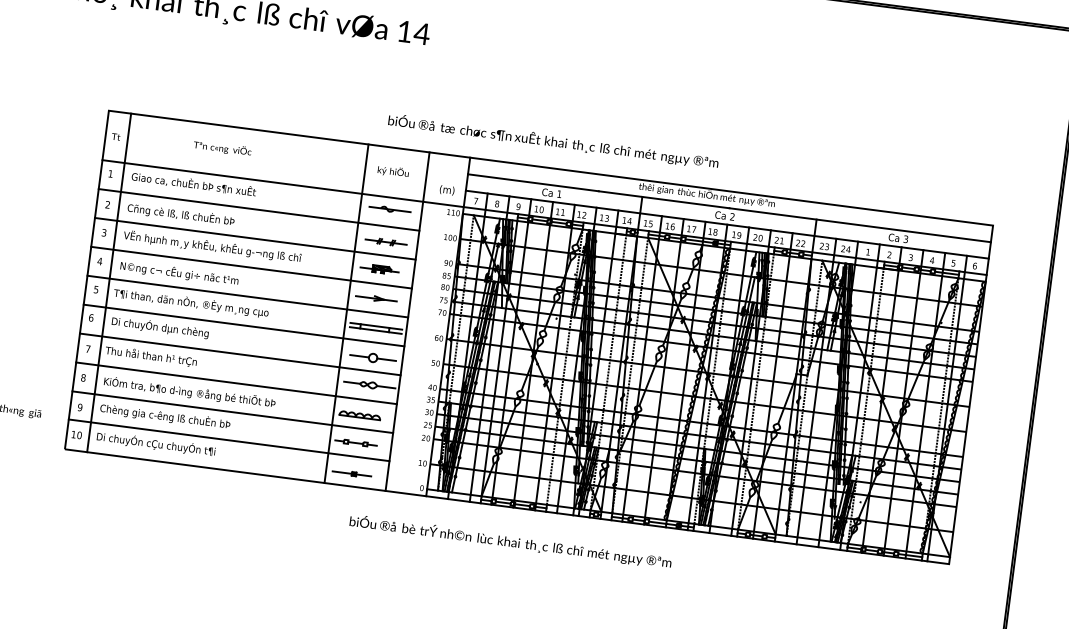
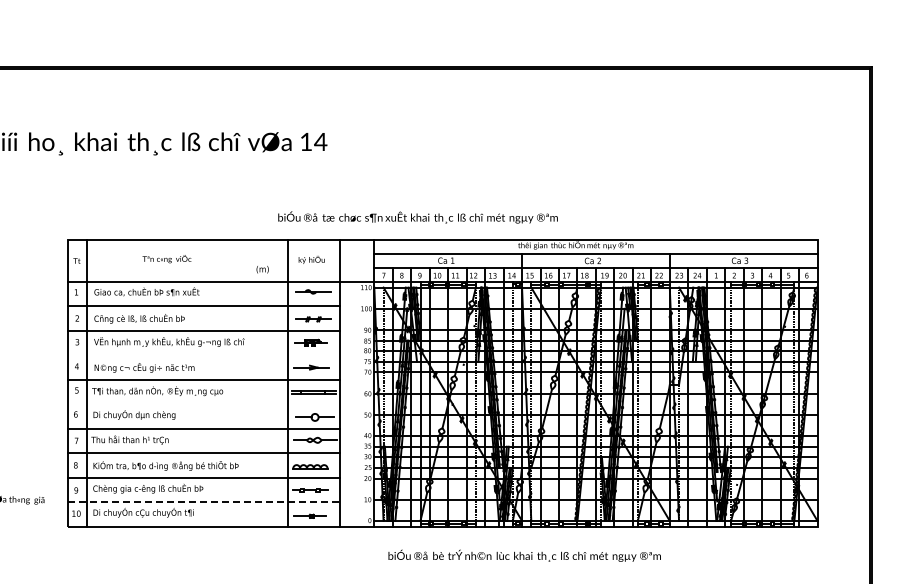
text: (552, 141) -> (417, 217), moved
text: (446, 190) -> (262, 269), moved
line: (250, 267) -> (203, 355), removed
line: (243, 325) -> (203, 404), removed
line: (229, 440) -> (204, 501), solid -> dashed
text: (510, 541) -> (524, 555), moved

